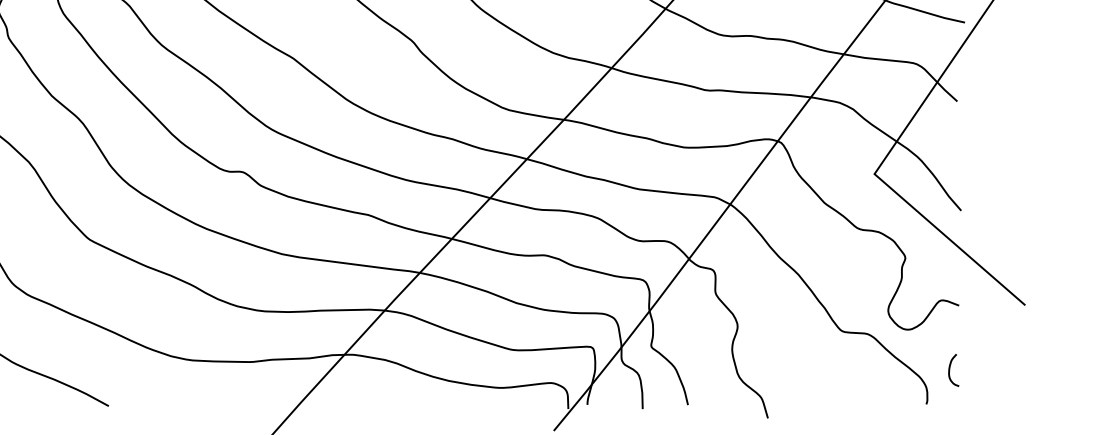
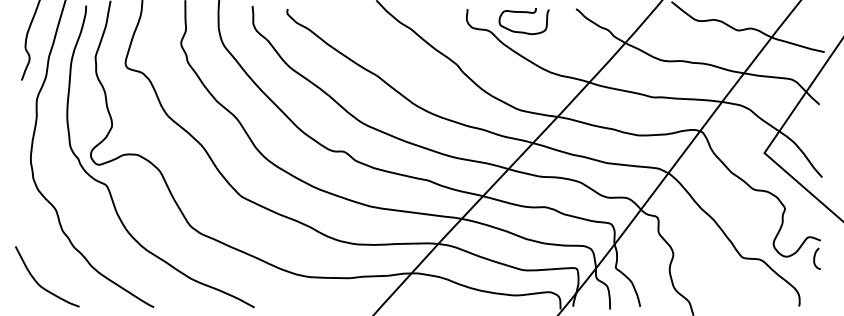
curve: (951, 369) -> (815, 258), moved

